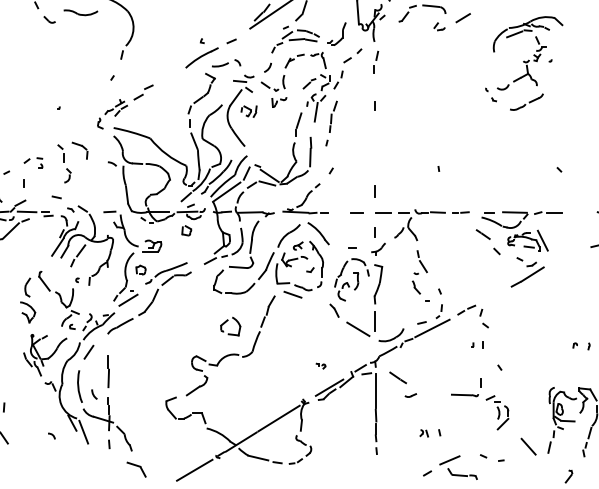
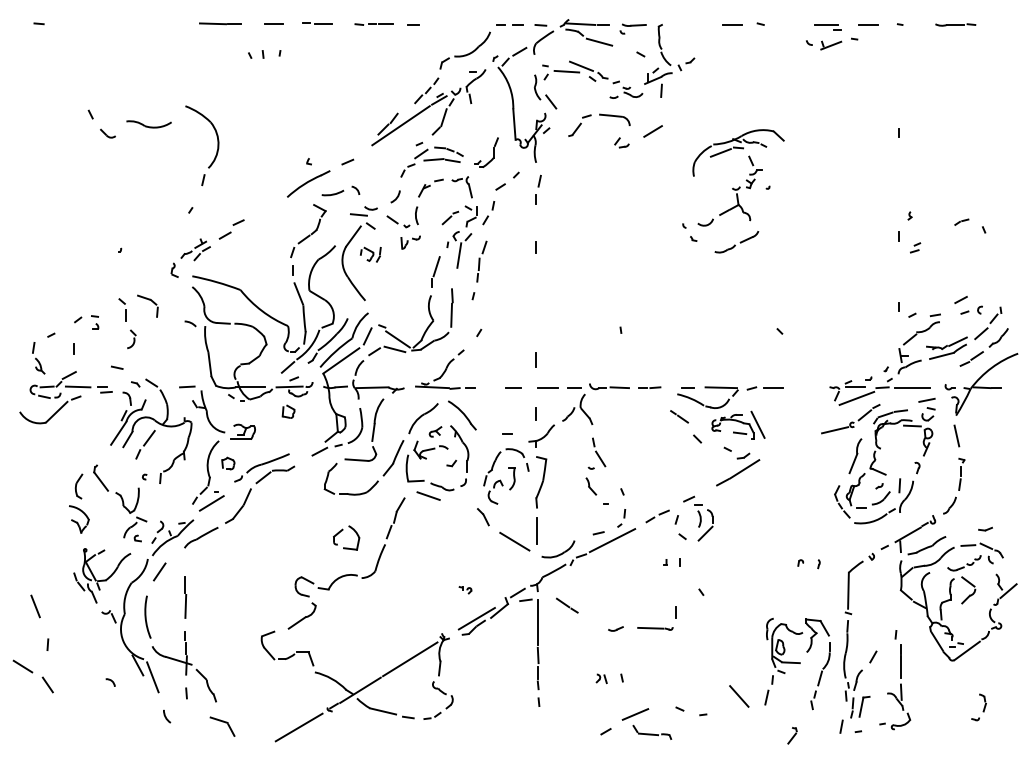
part: (378, 248) -> (541, 435), size x1.43
arc: (94, 394) -> (166, 716), moved
part: (410, 395) -> (615, 628), moved
part: (497, 412) -> (698, 518), moved

